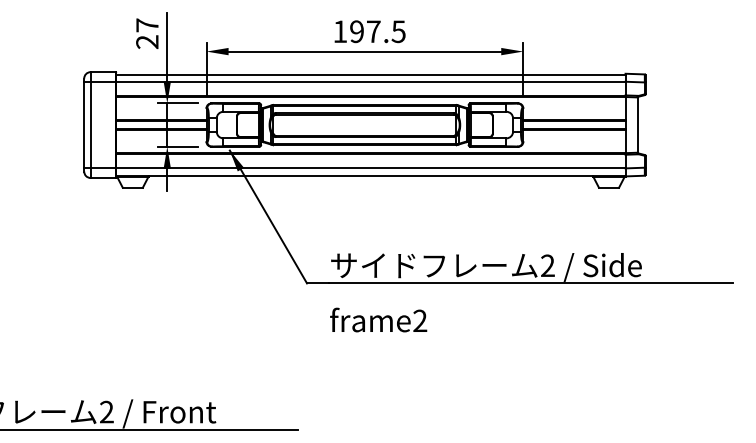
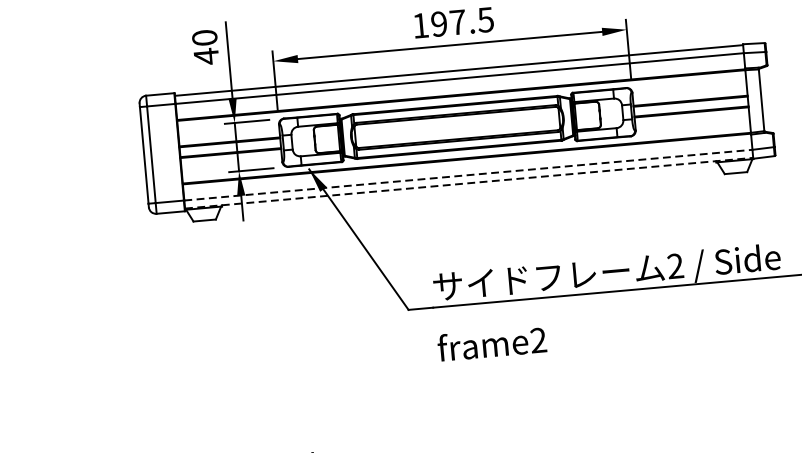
text: (147, 33) -> (205, 46), 27 -> 40
line: (370, 168) -> (467, 175), solid -> dashed
line: (370, 175) -> (468, 183), solid -> dashed

